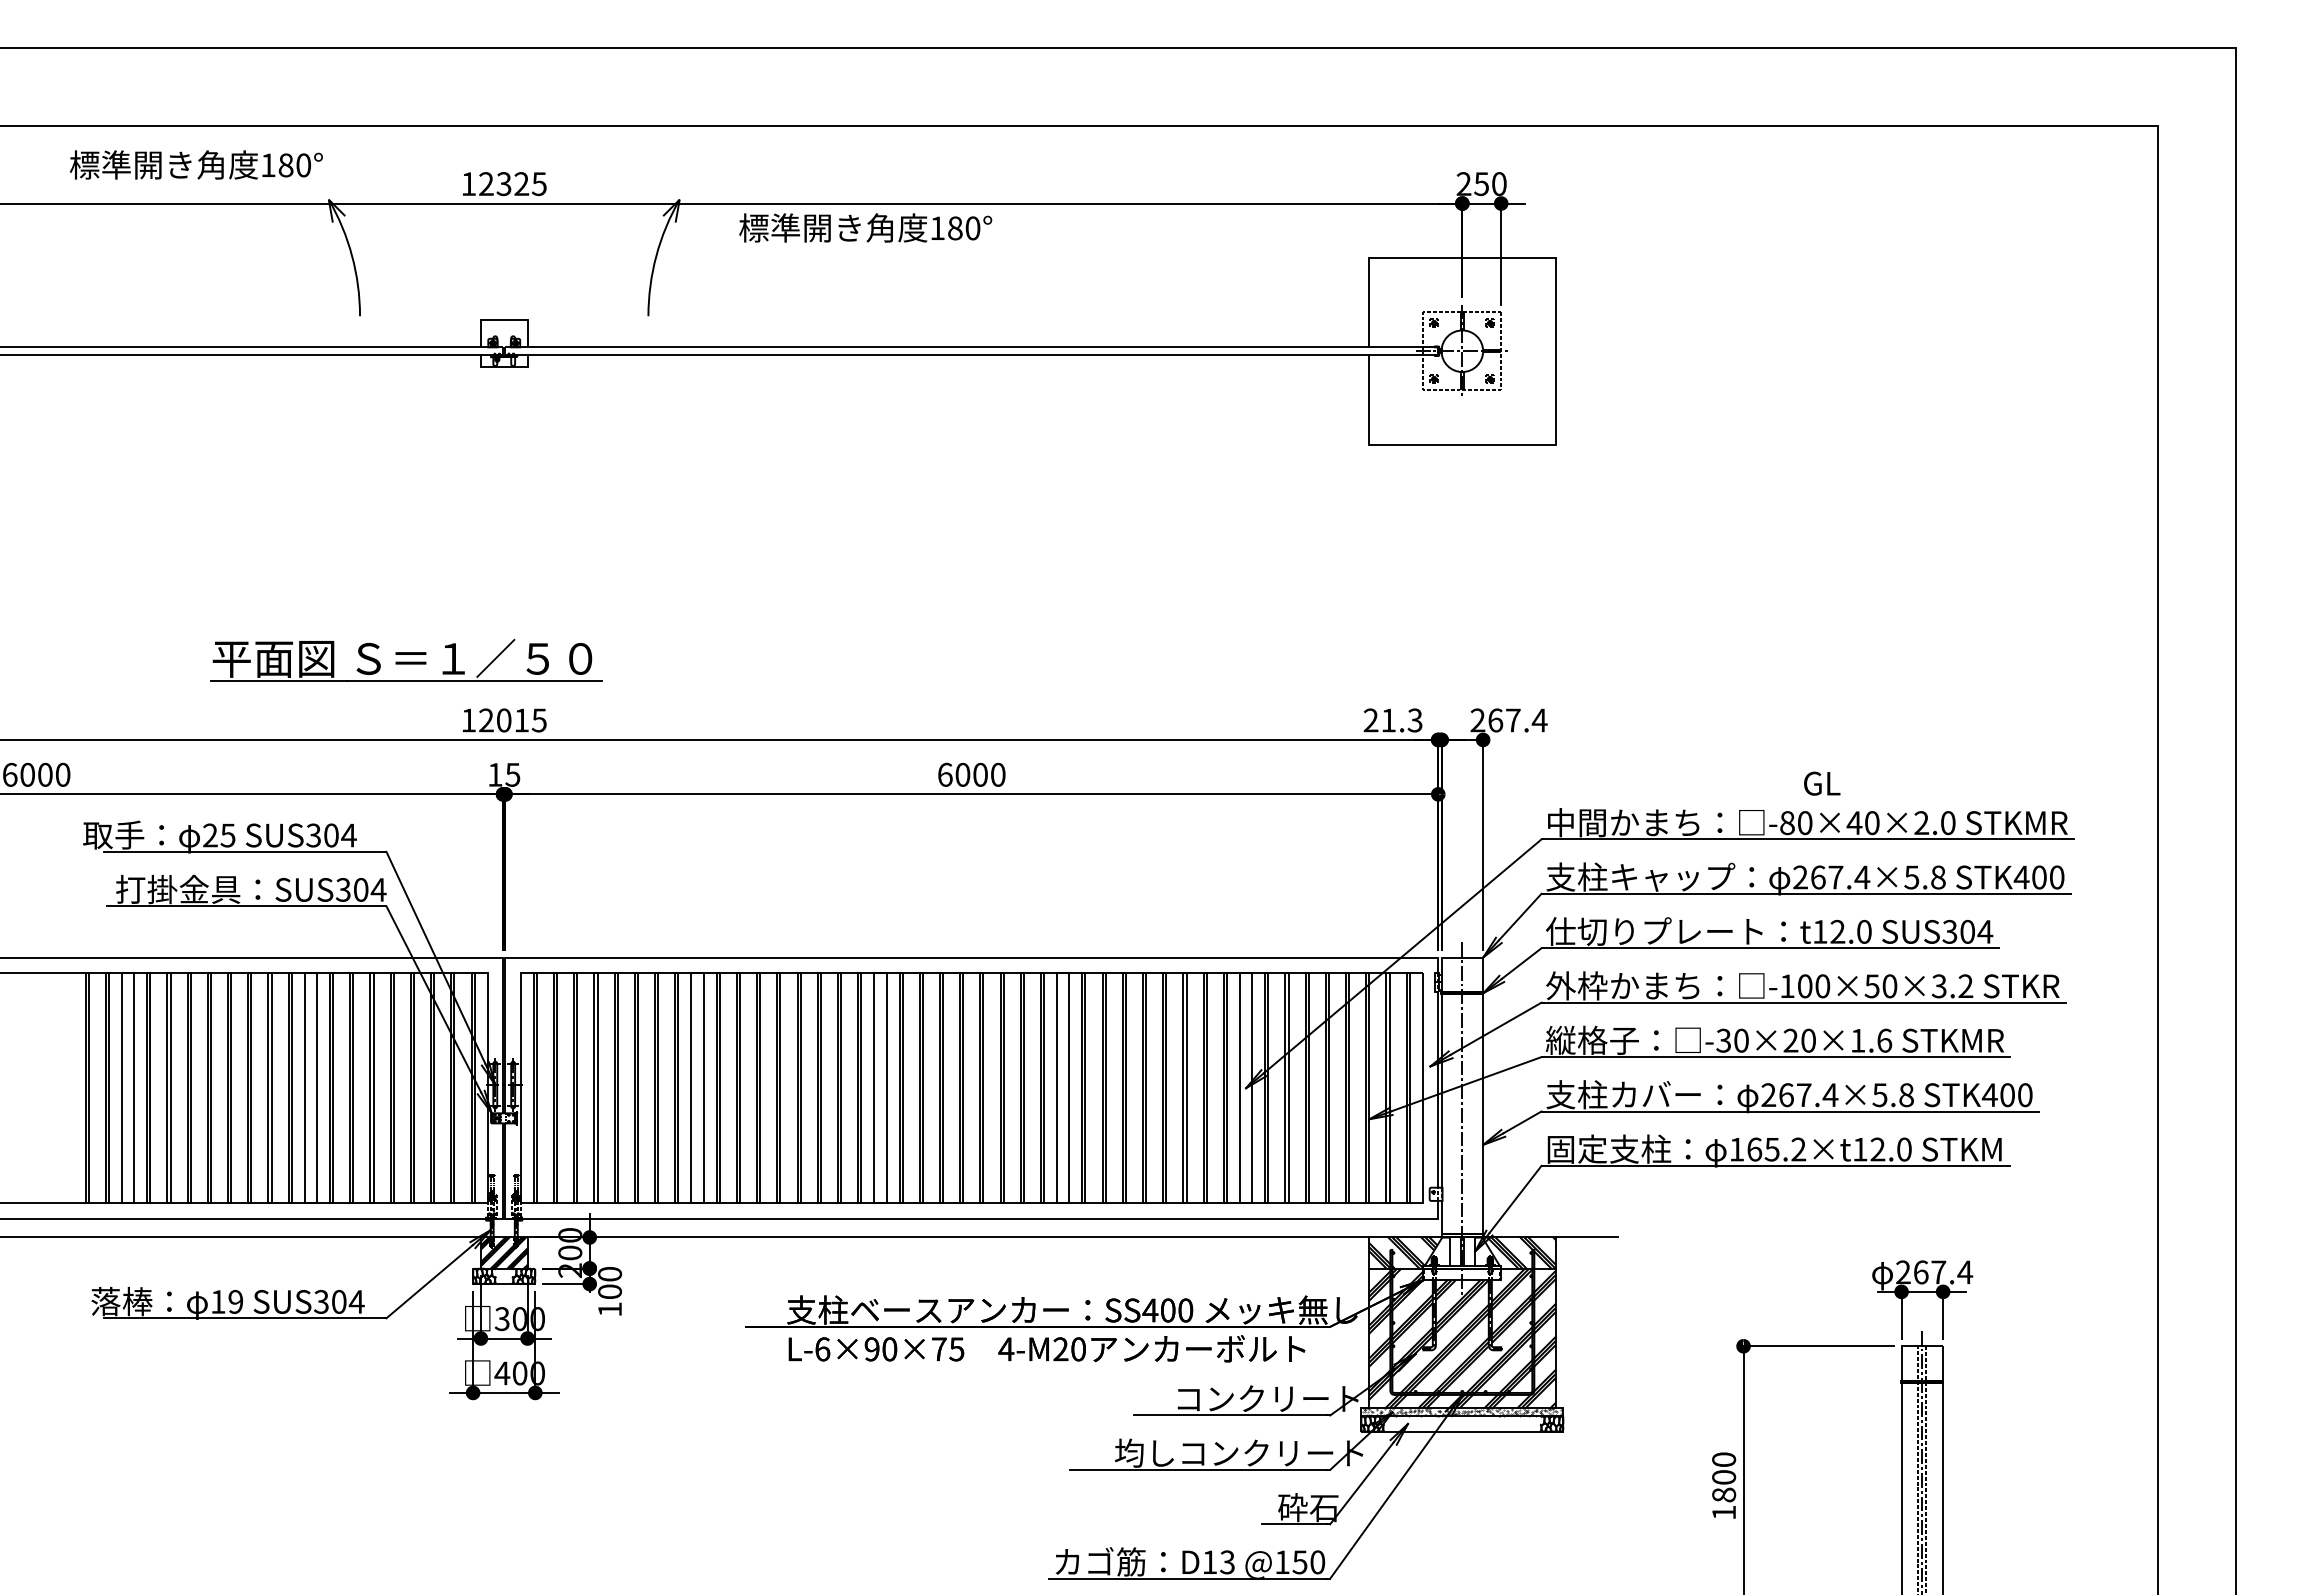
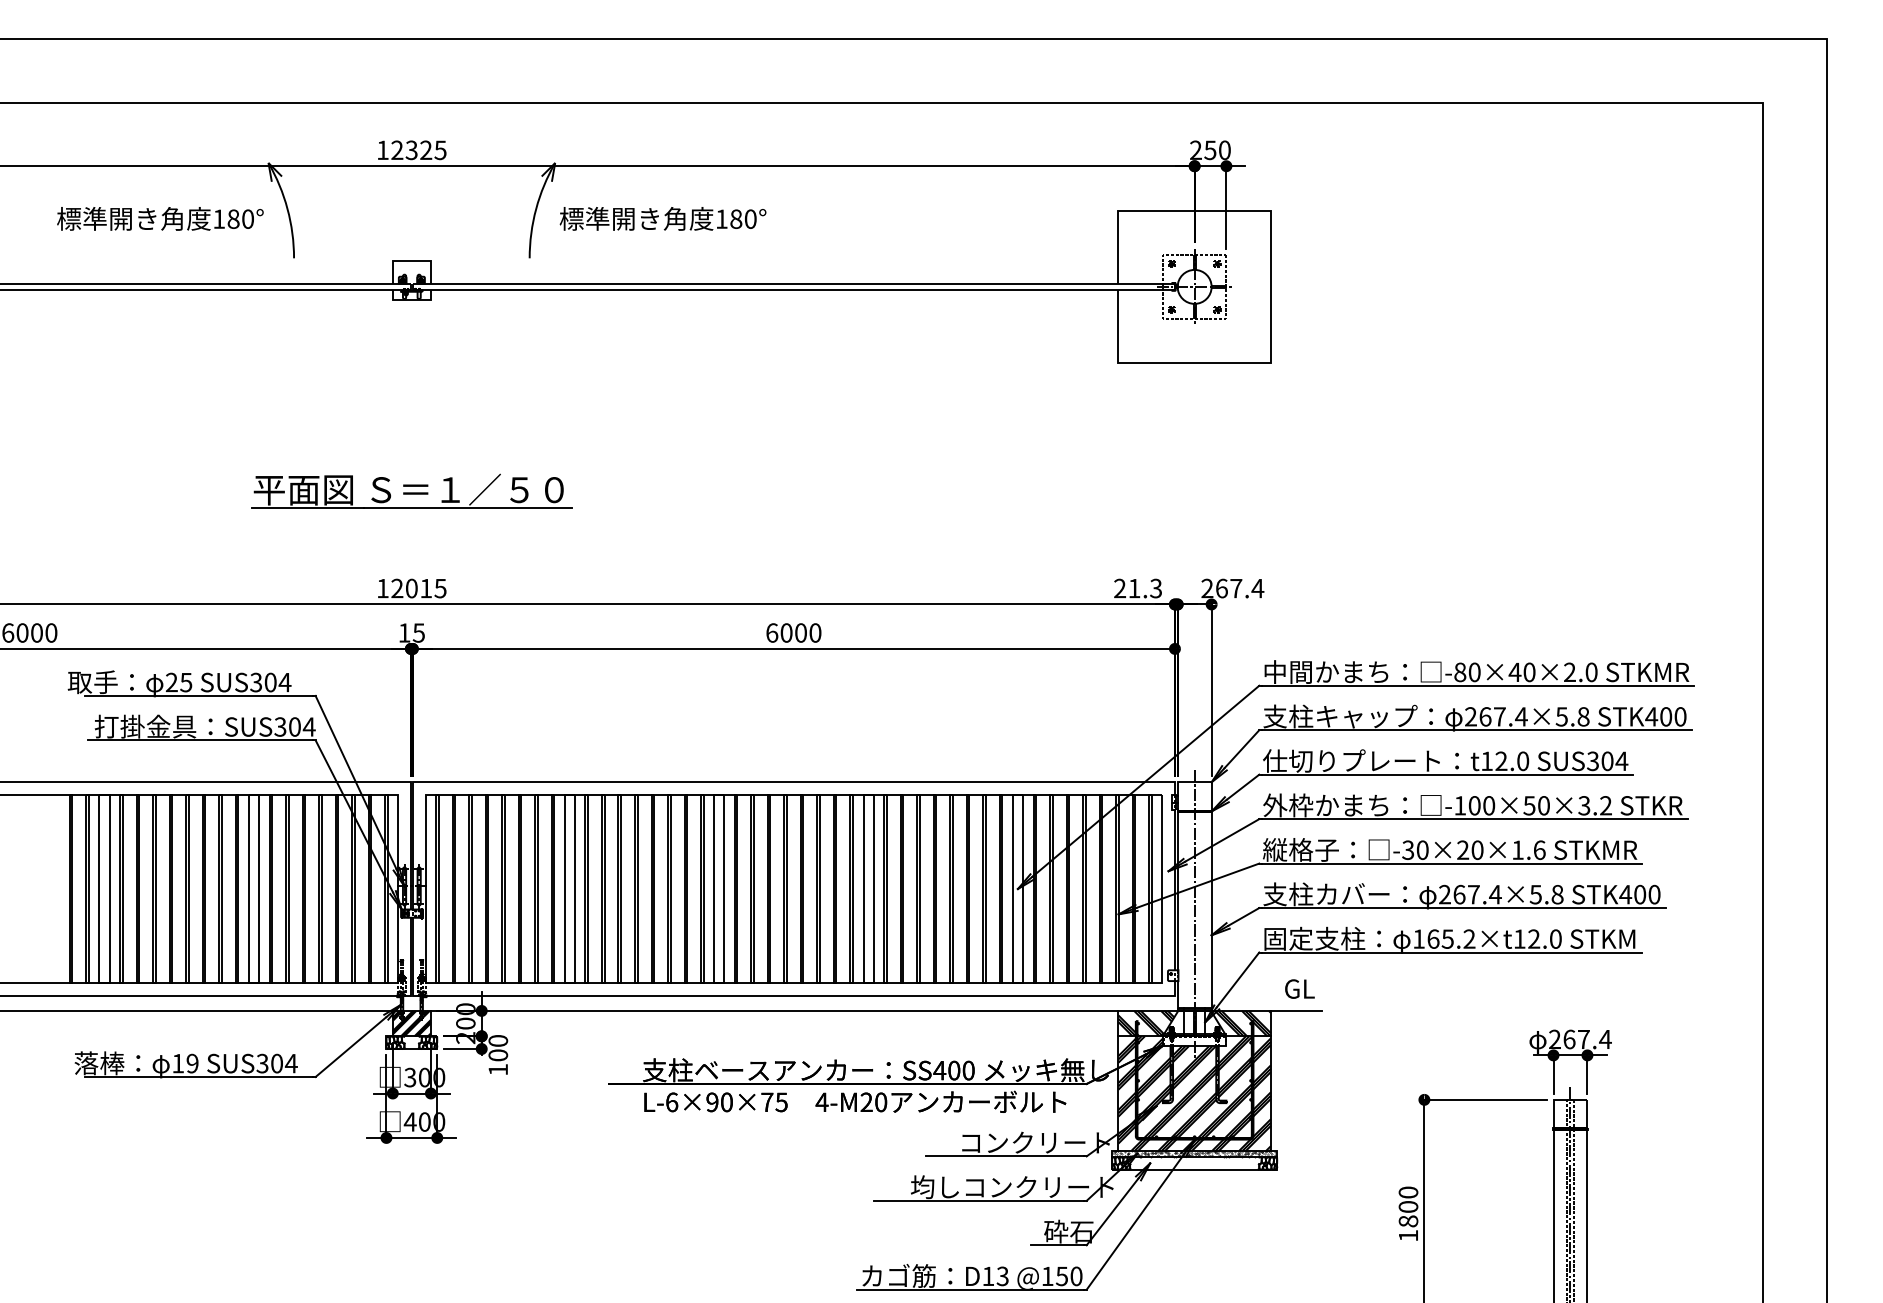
text: (196, 164) -> (160, 218), moved
text: (865, 227) -> (662, 218), moved
part: (406, 660) -> (412, 491), moved
text: (1822, 783) -> (1300, 988), moved

